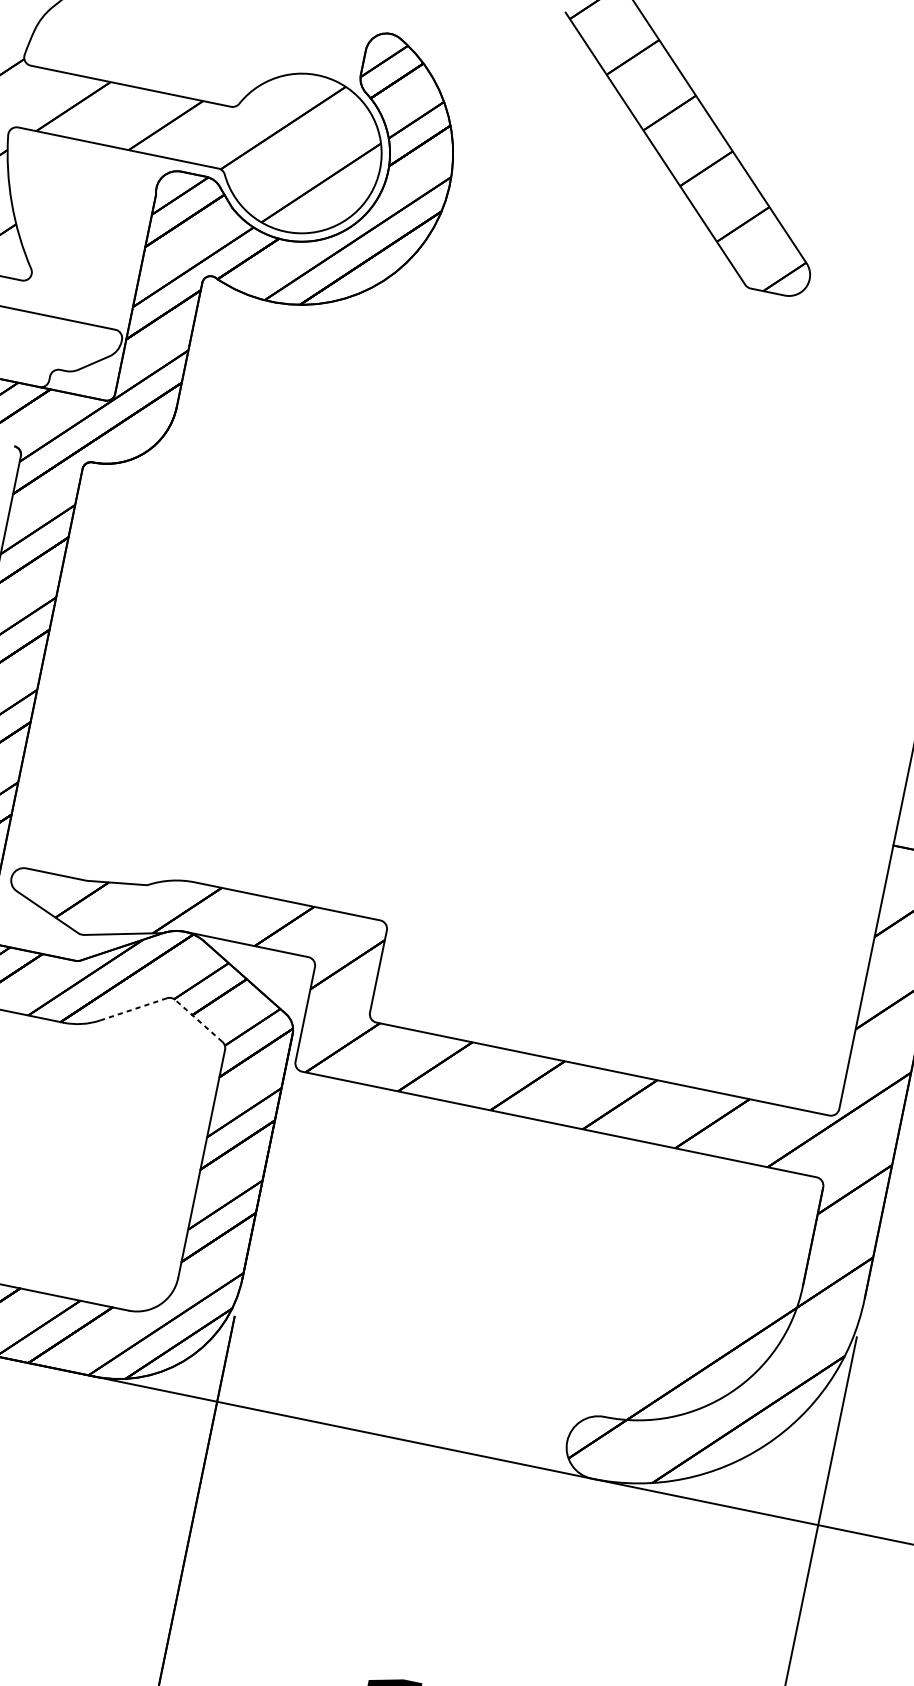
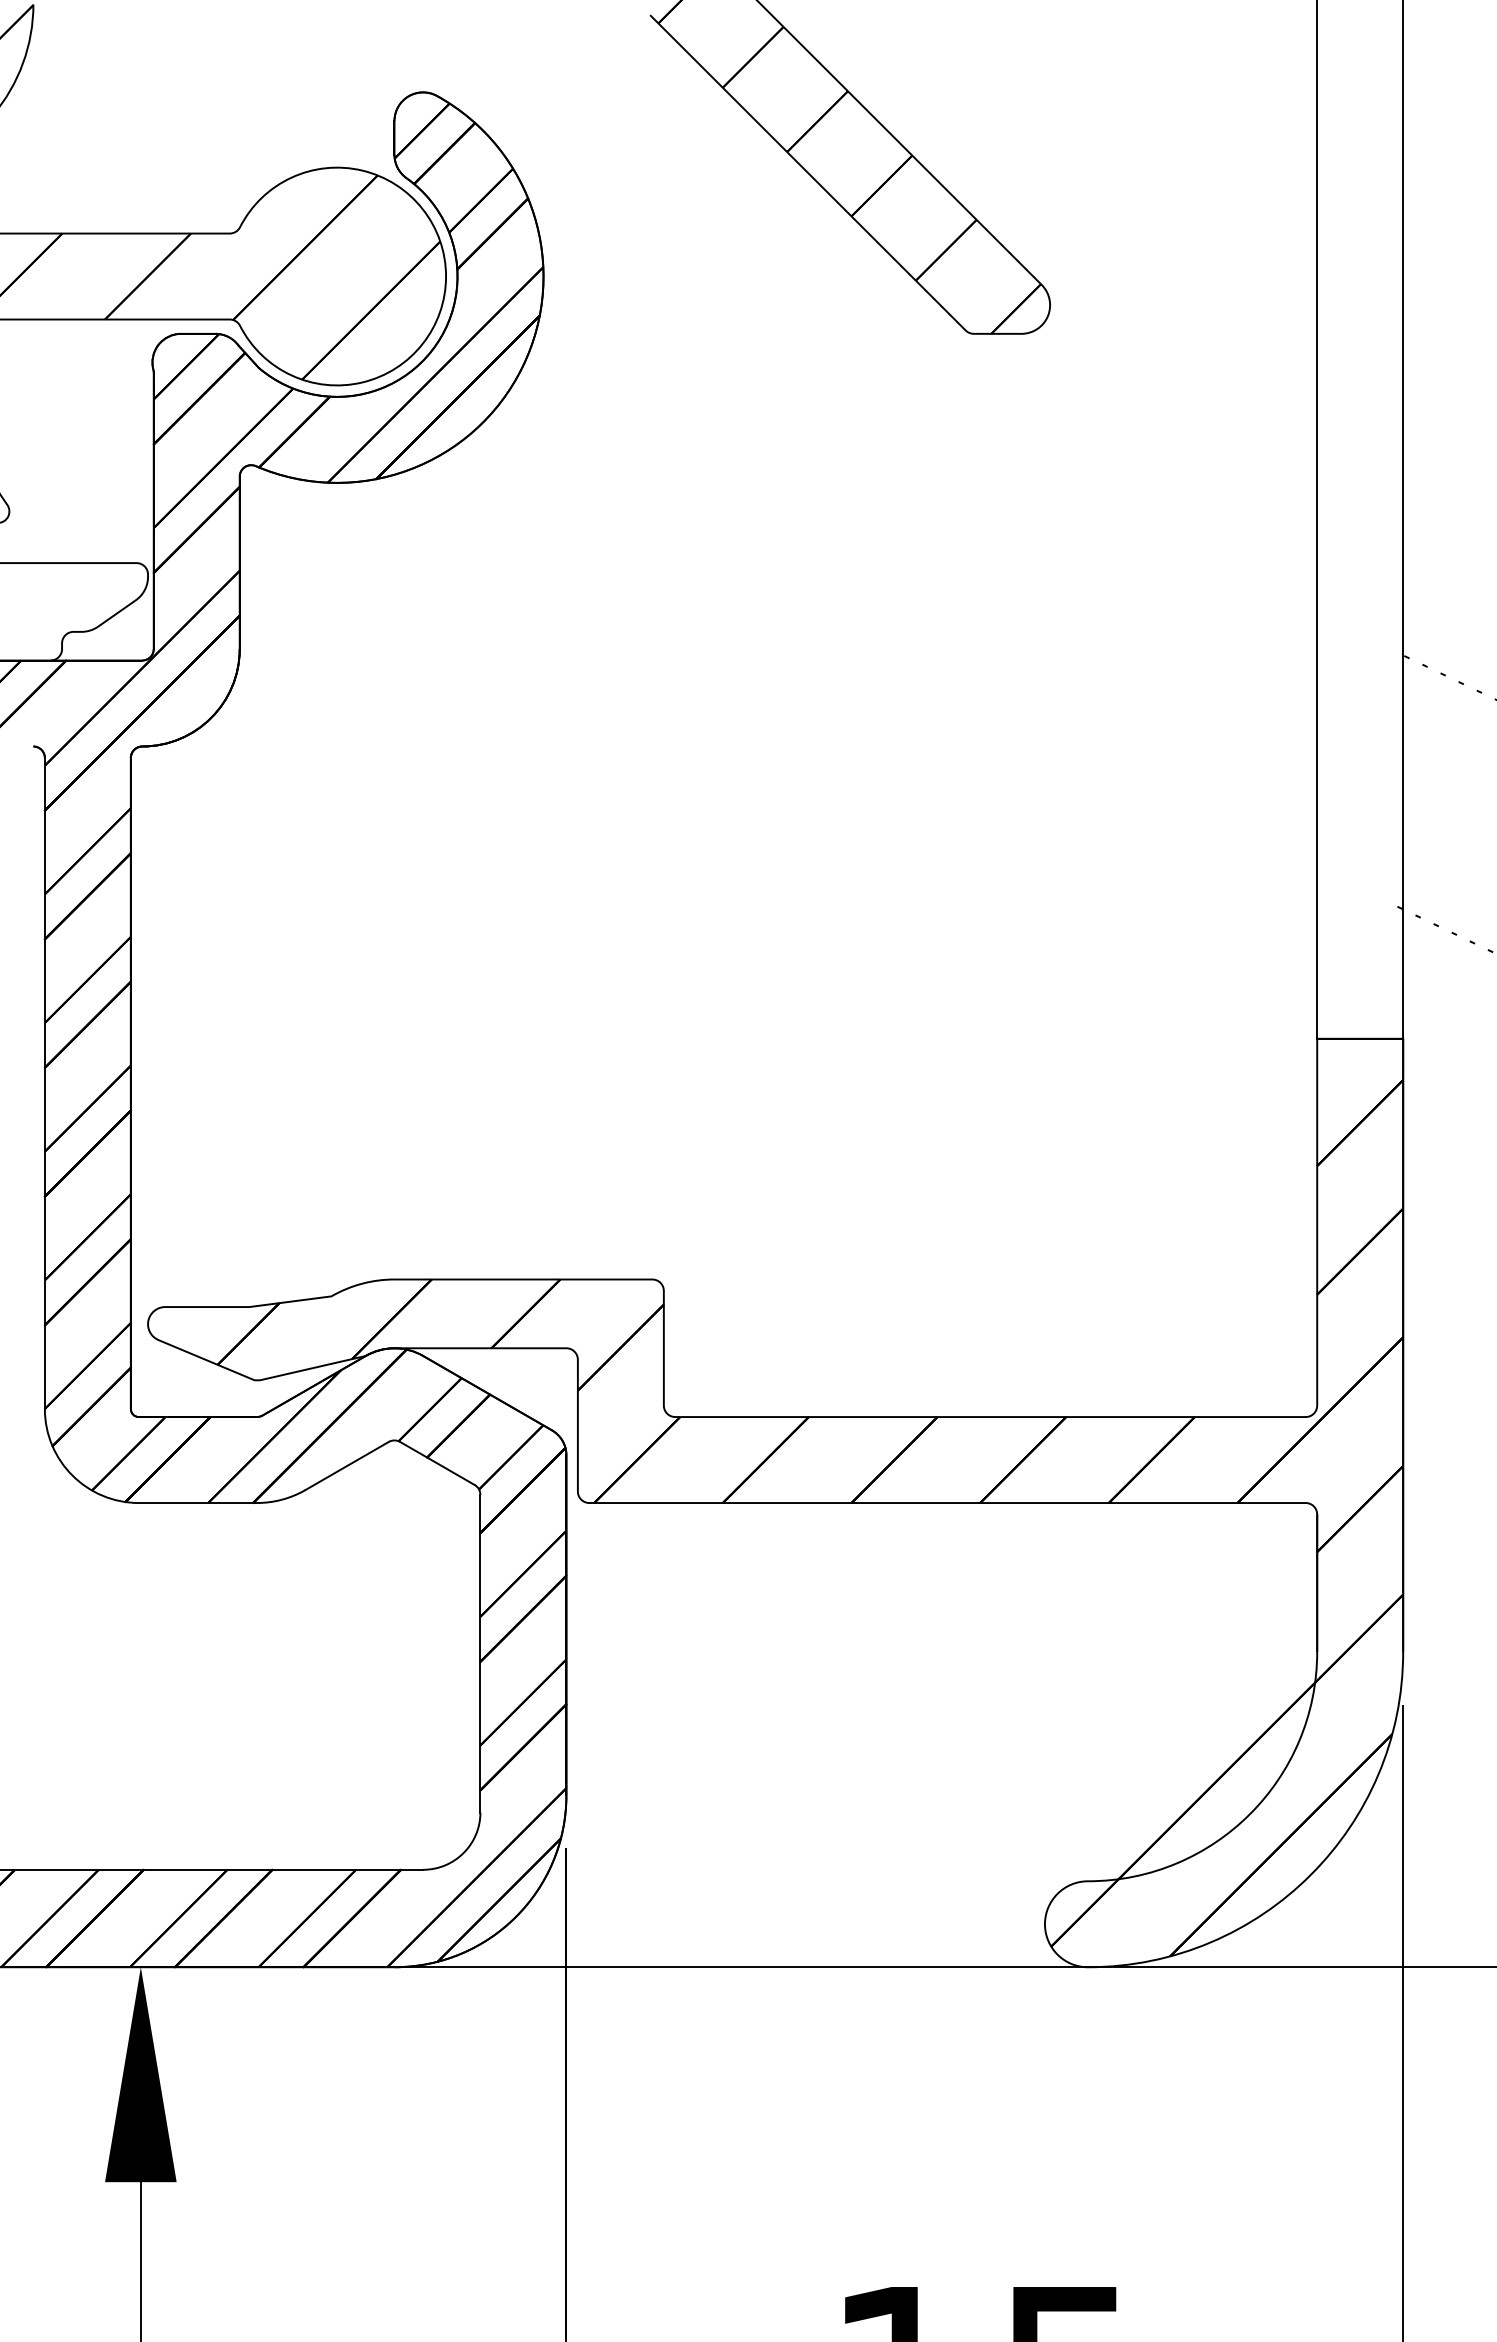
line: (133, 1009) -> (347, 1465), dashed -> solid
line: (198, 1020) -> (437, 1463), dashed -> solid

